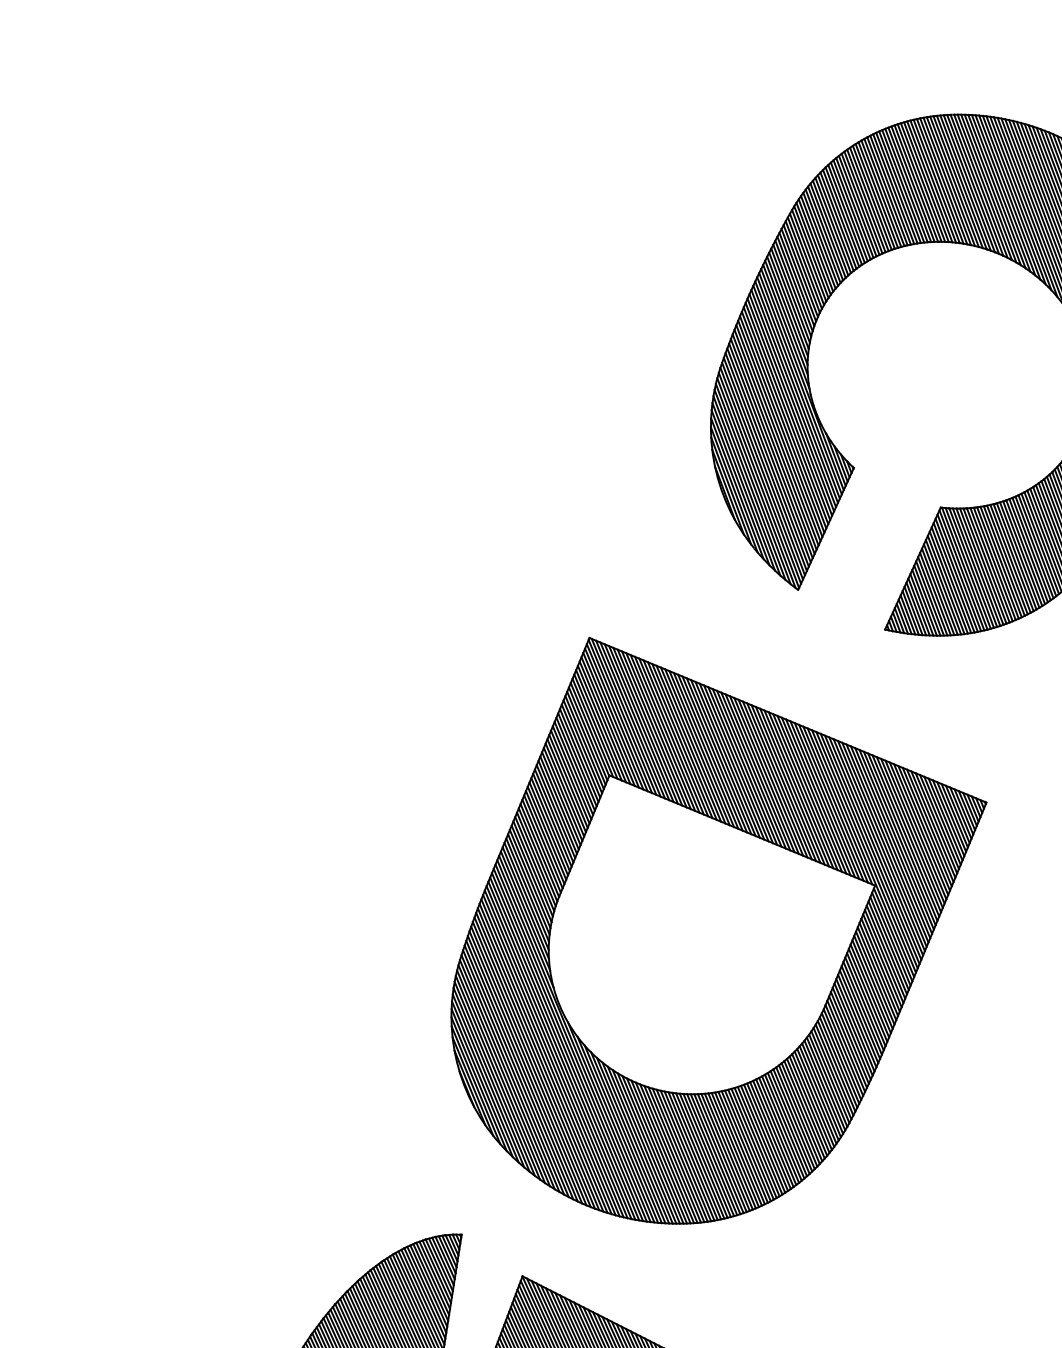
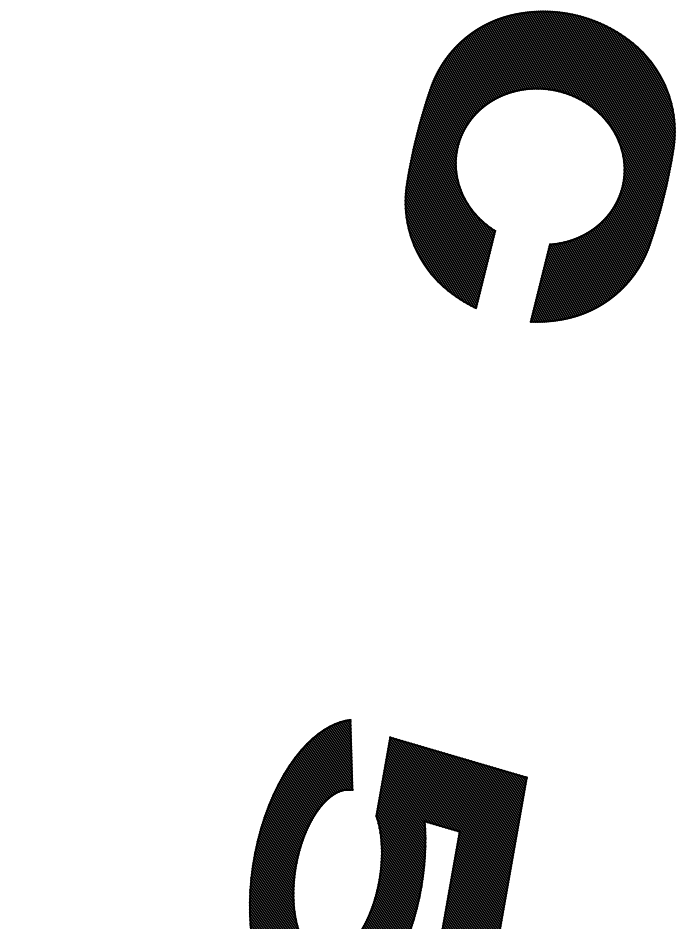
part: (709, 946) -> (463, 525), removed

